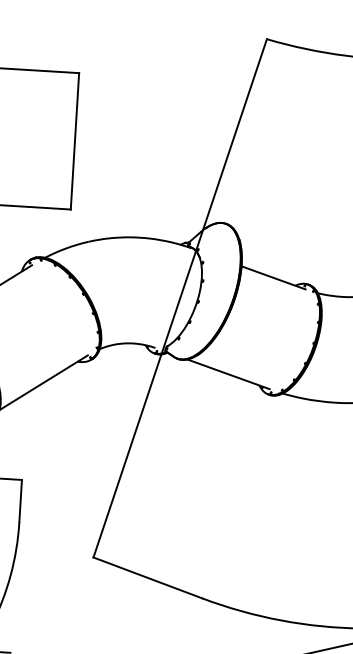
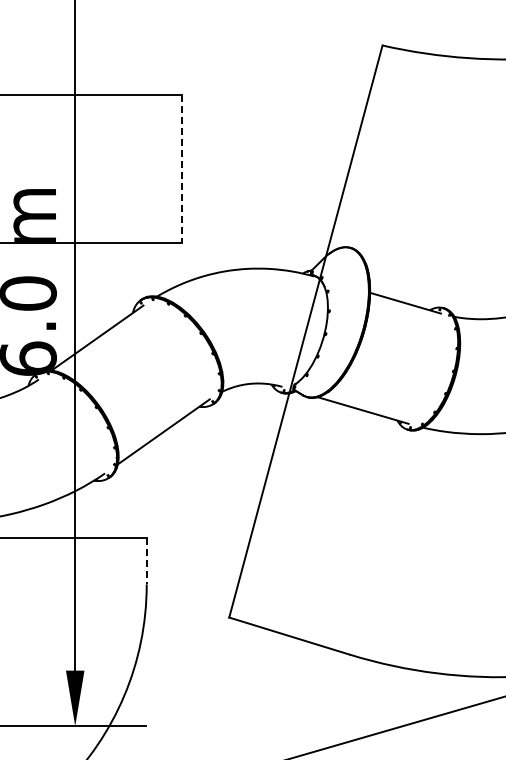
line: (74, 142) -> (181, 169), solid -> dashed
line: (20, 501) -> (146, 561), solid -> dashed

